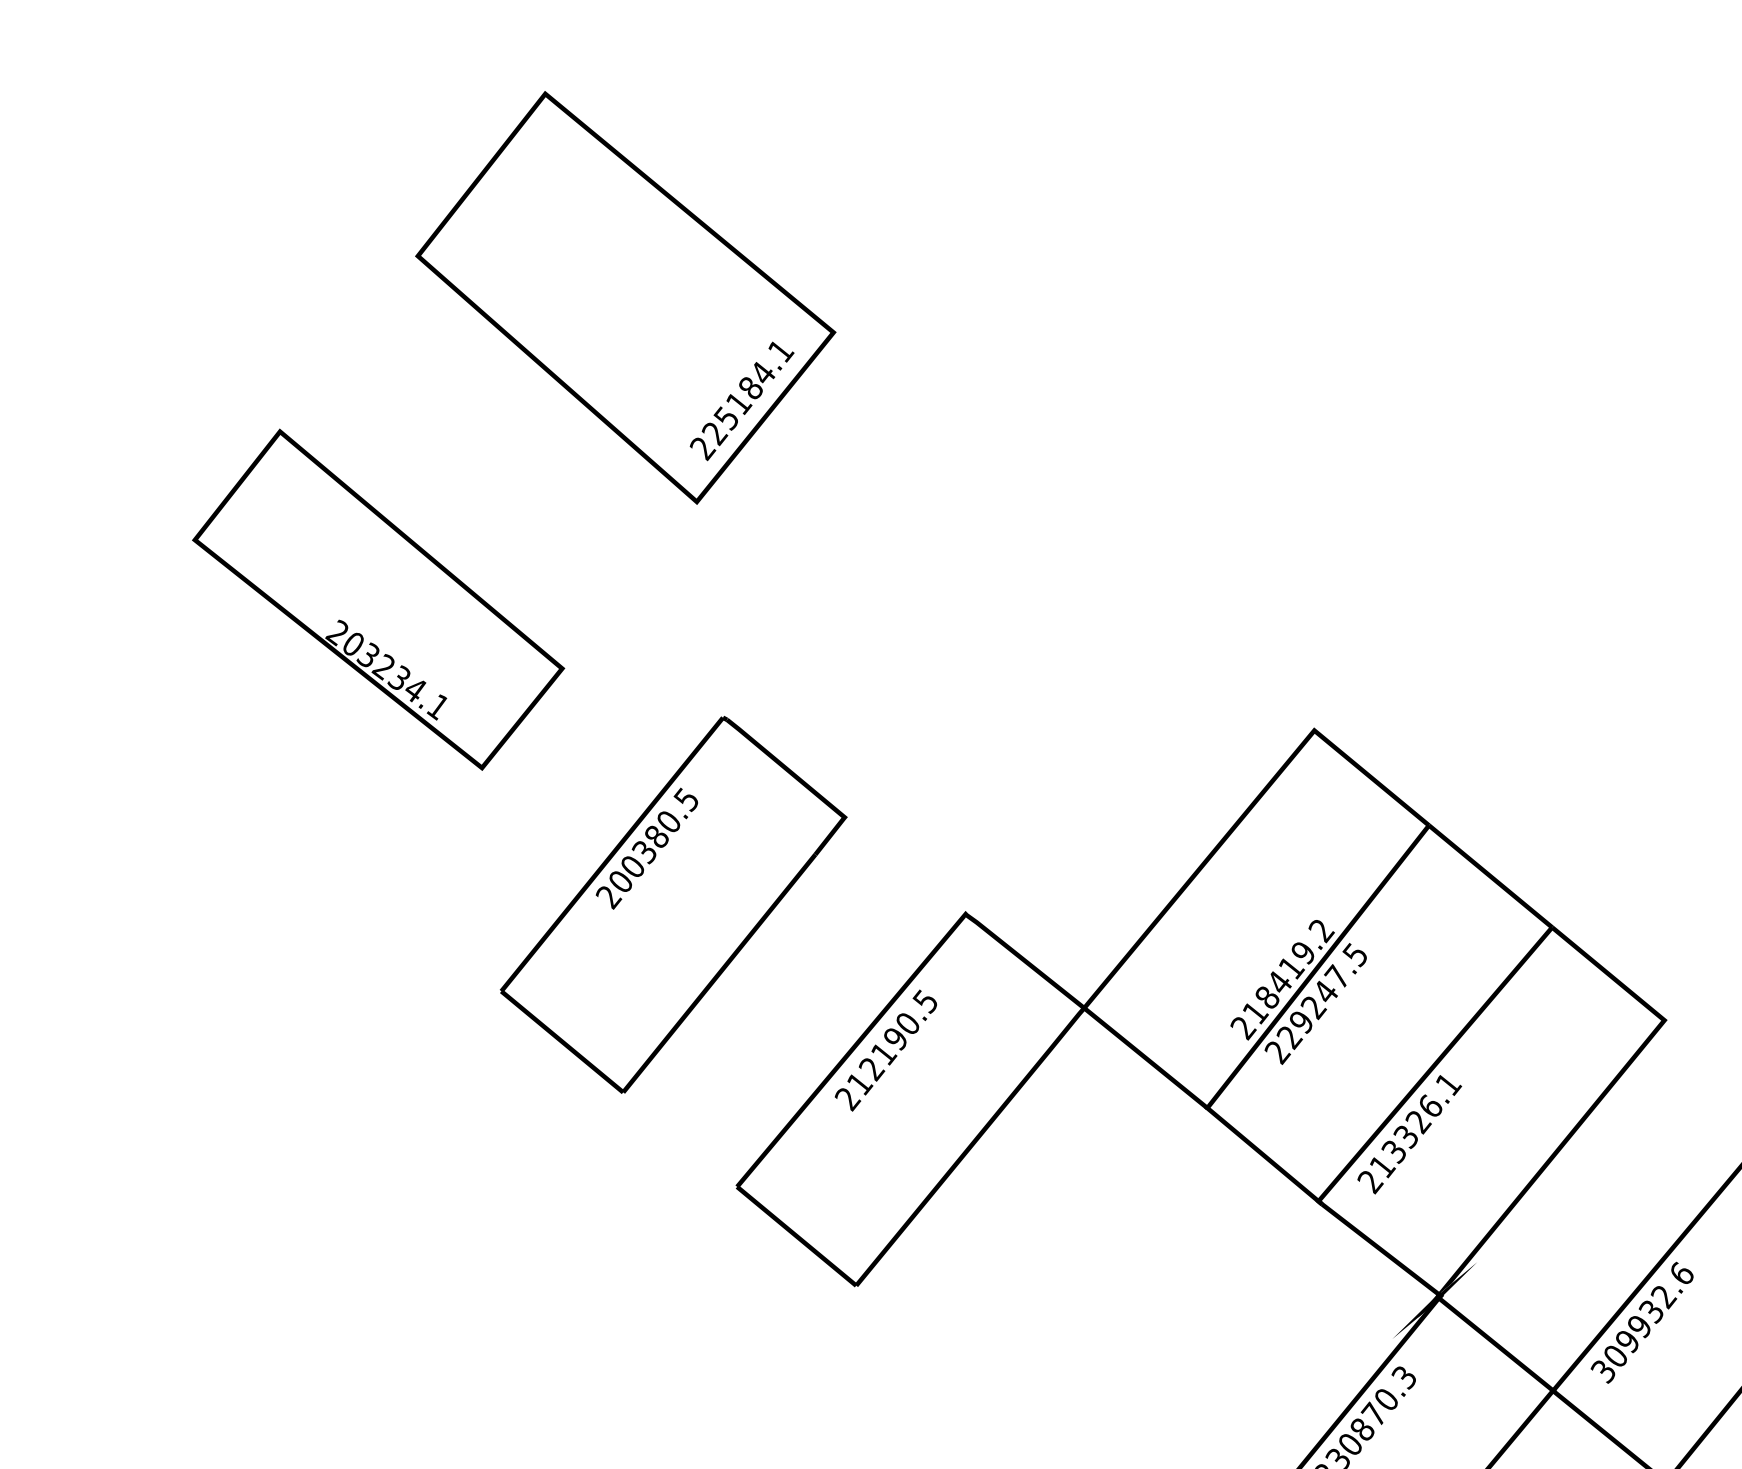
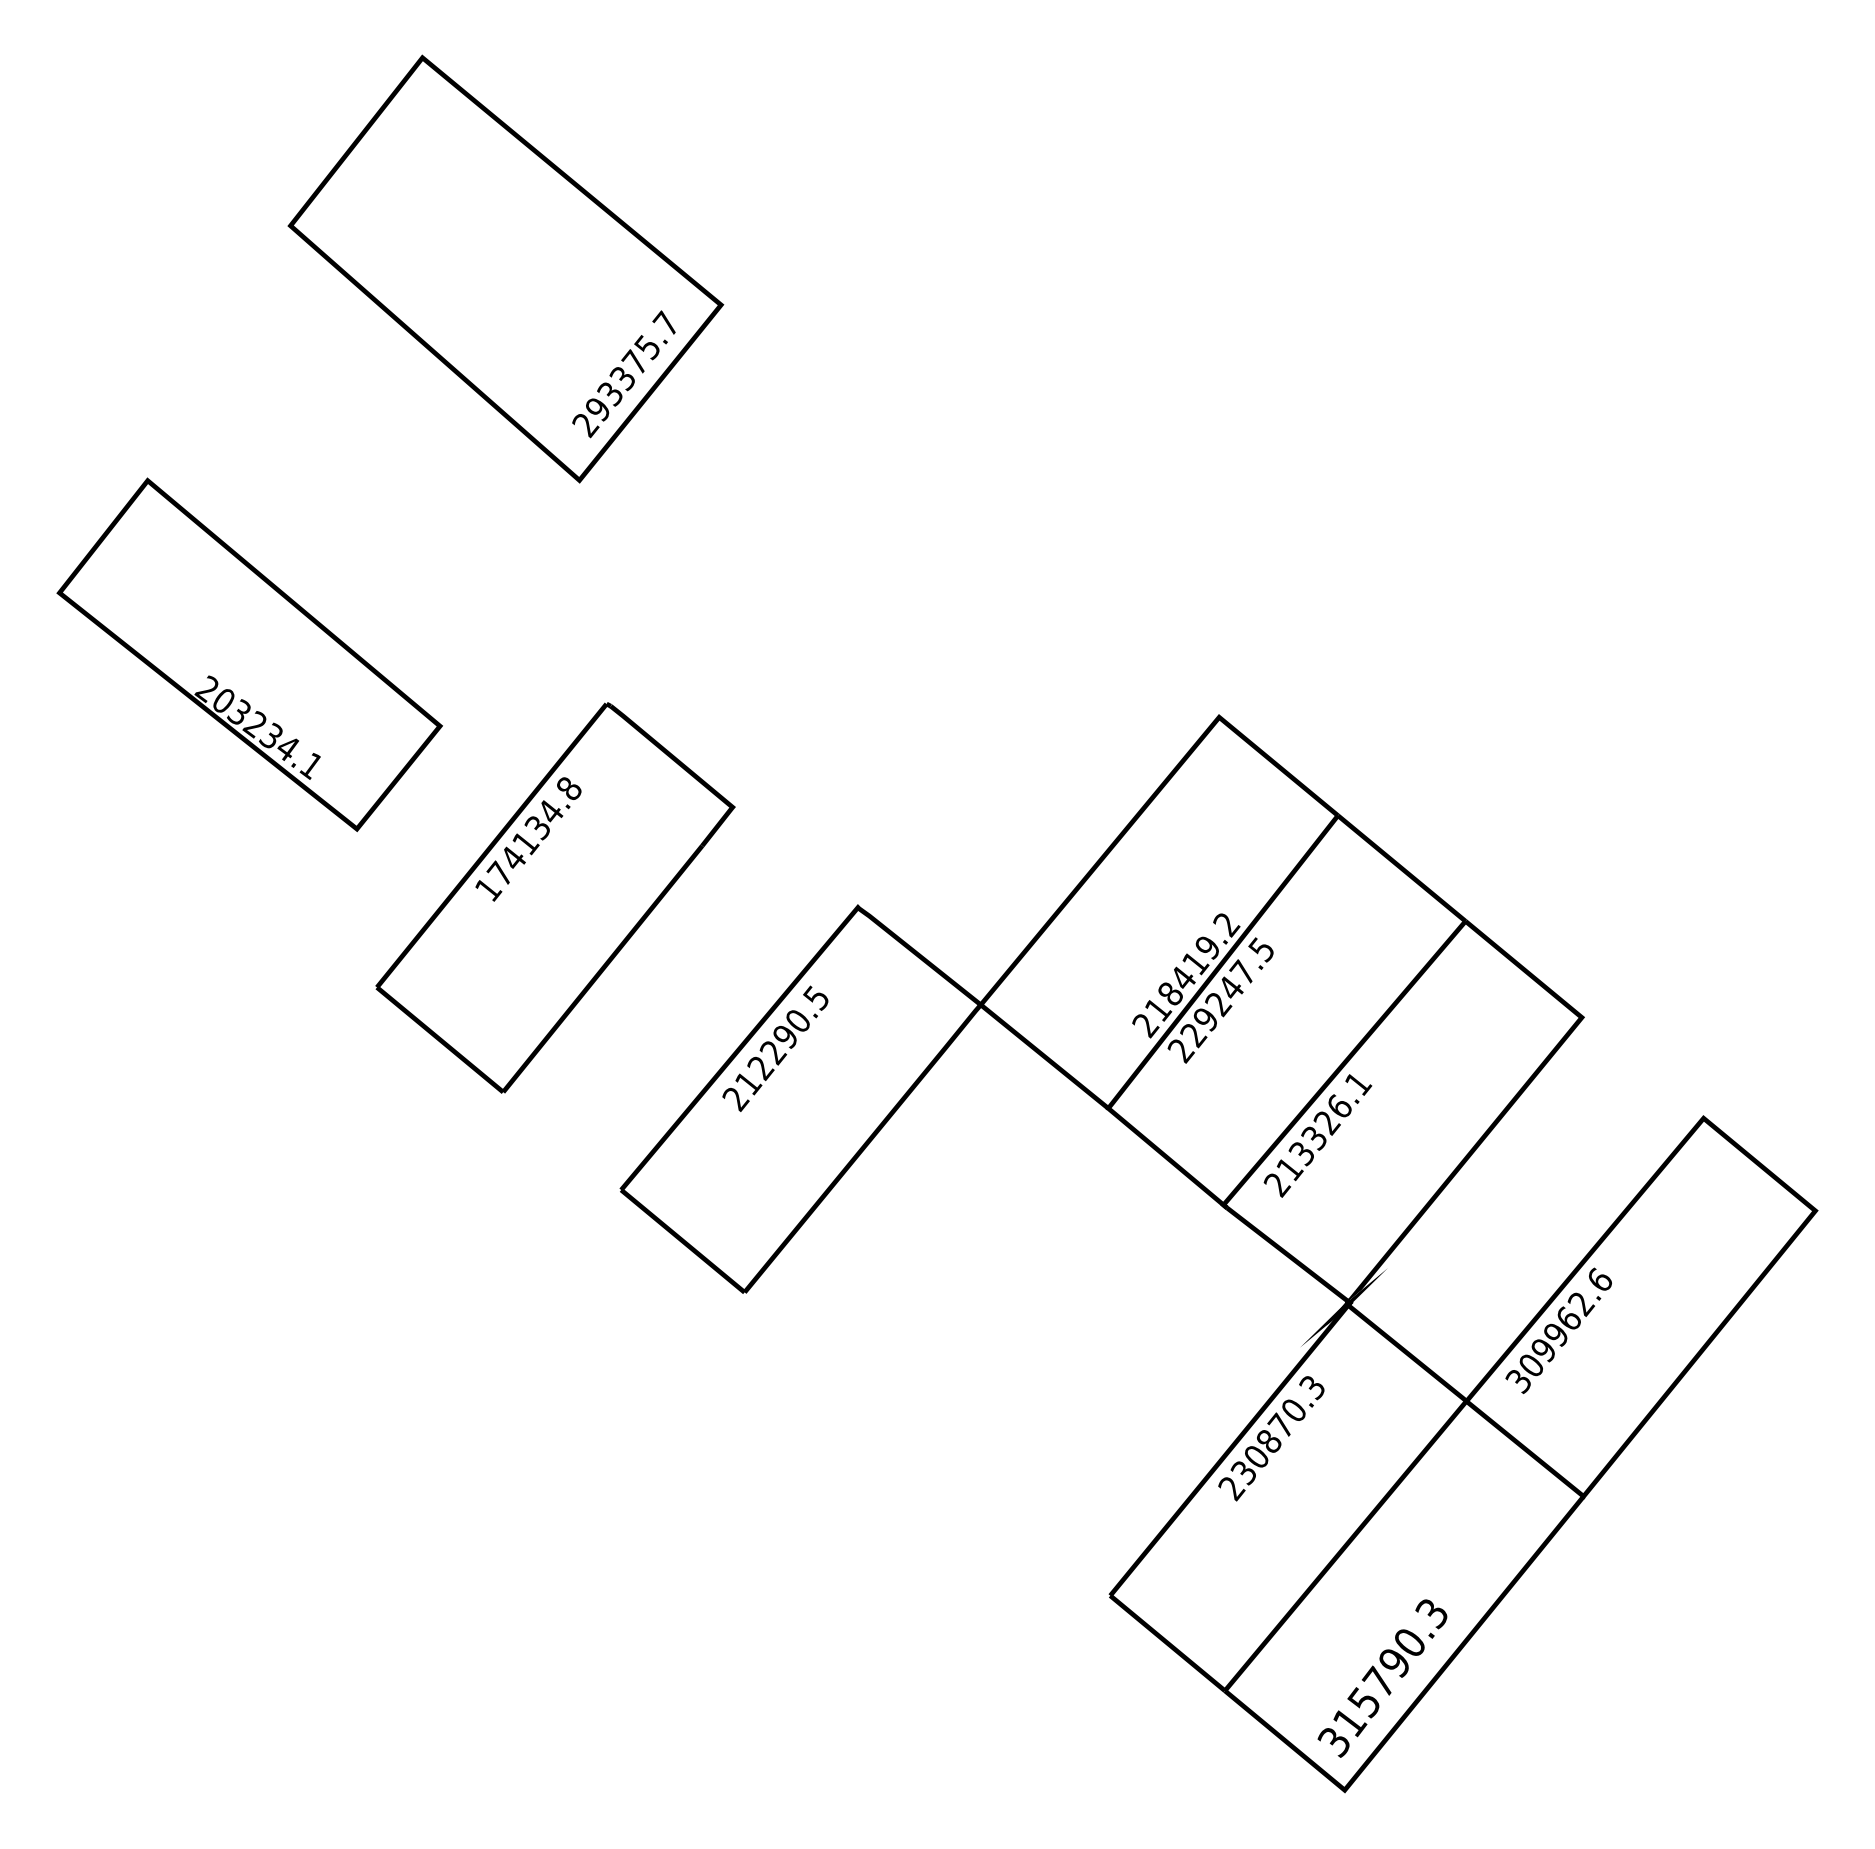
text: (748, 391) -> (632, 366), 225184.1 -> 293375.7
text: (378, 599) -> (249, 654), moved
text: (646, 848) -> (527, 839), 200380.5 -> 174134.8
text: (884, 1055) -> (773, 1053), 212190.5 -> 212290.5
text: (1650, 1310) -> (1567, 1318), 309932.6 -> 309962.6

